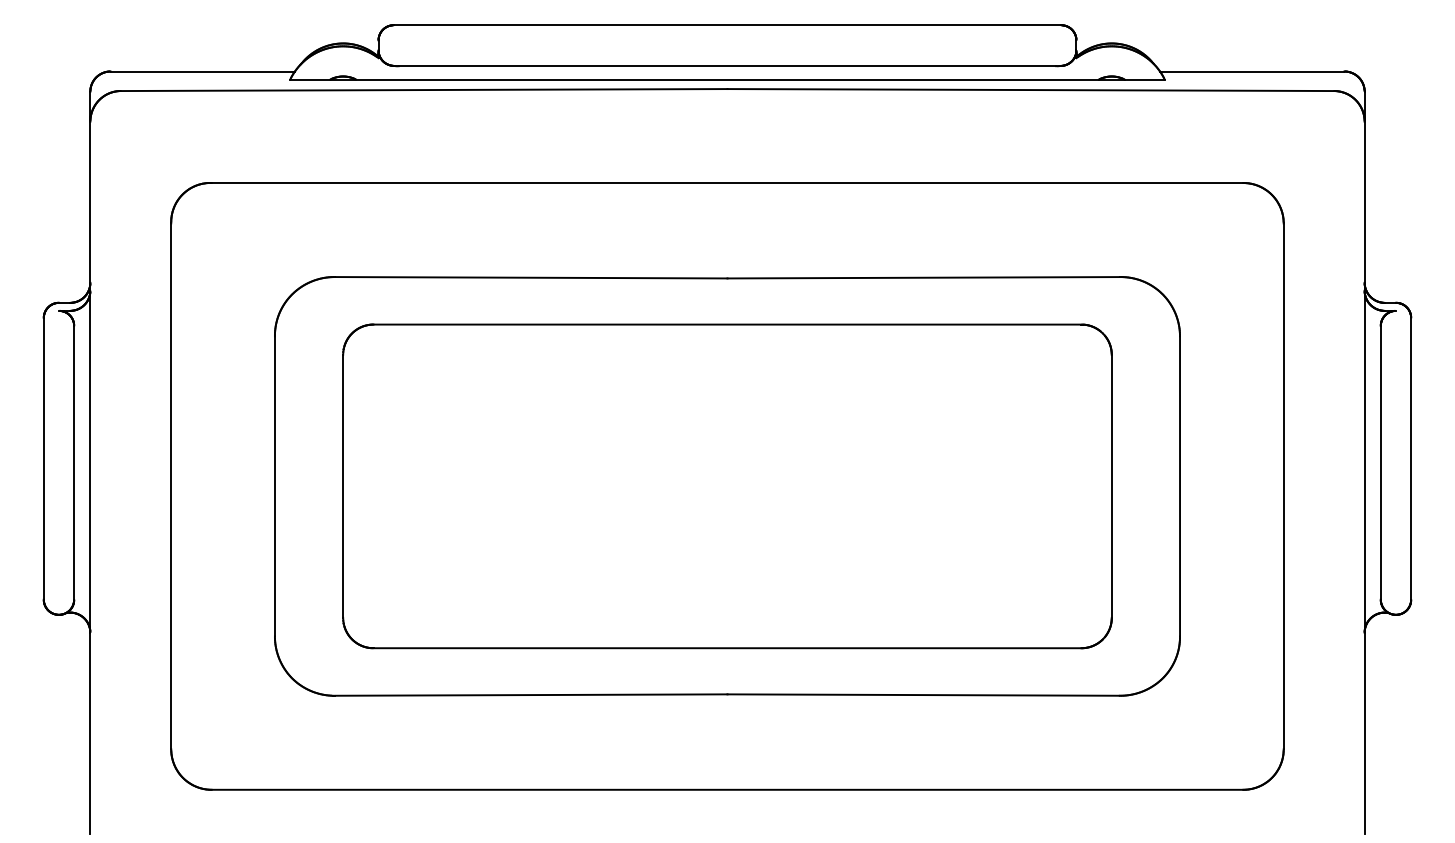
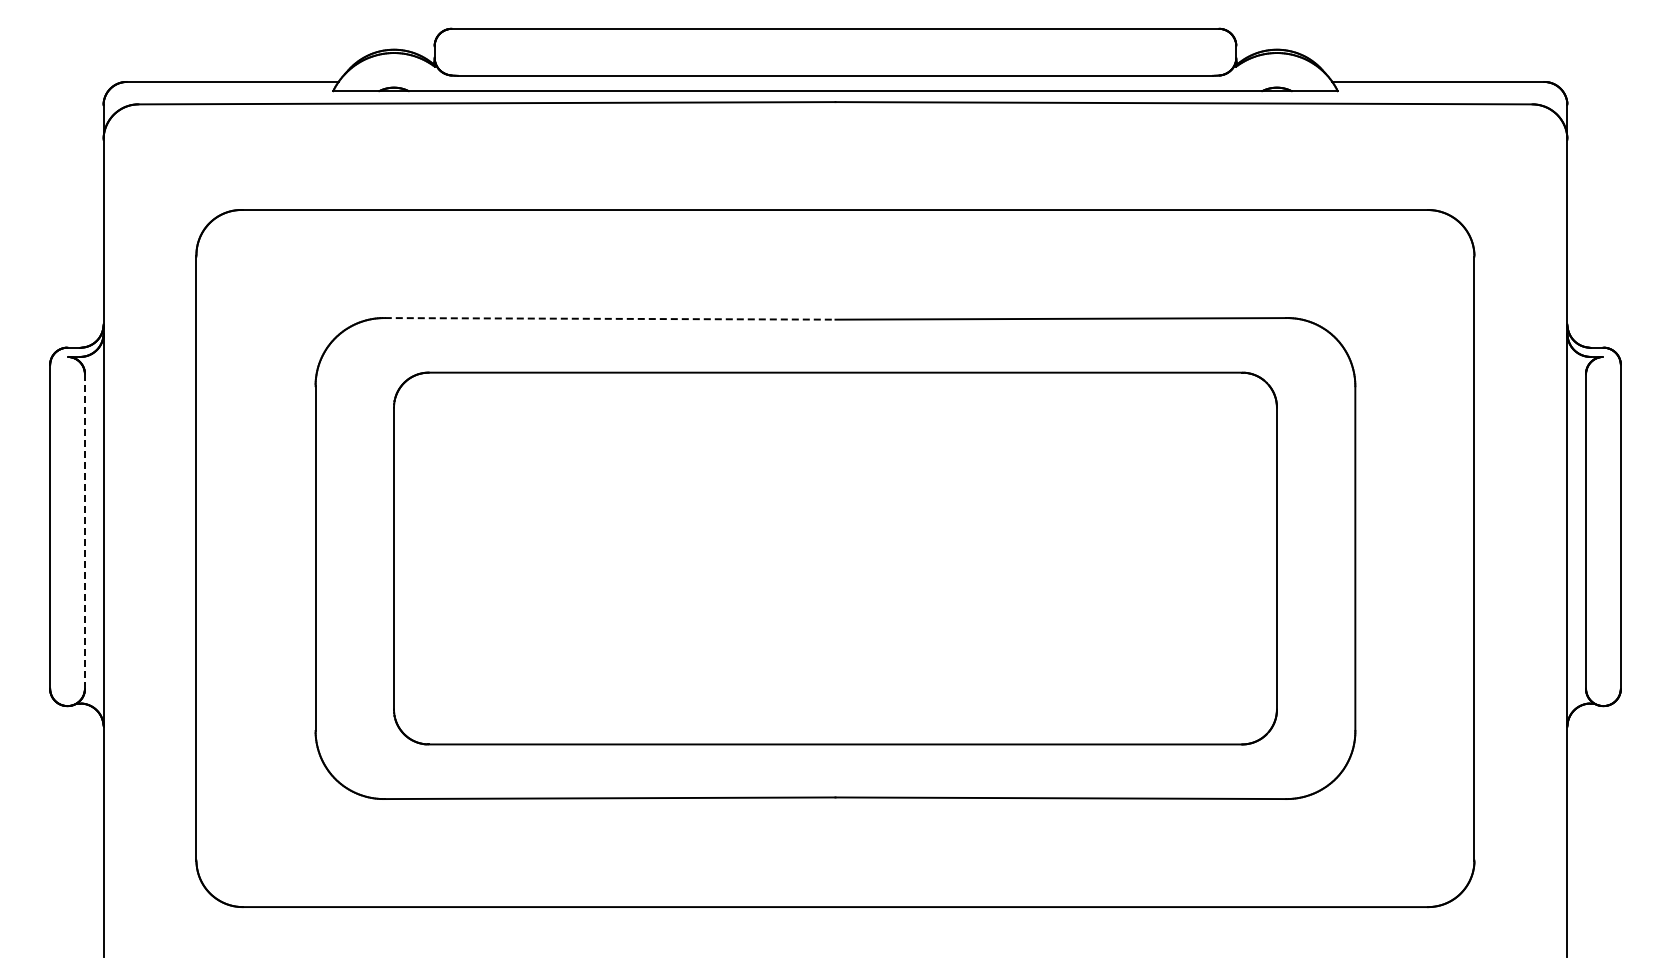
line: (531, 277) -> (610, 318), solid -> dashed
line: (73, 462) -> (84, 531), solid -> dashed

